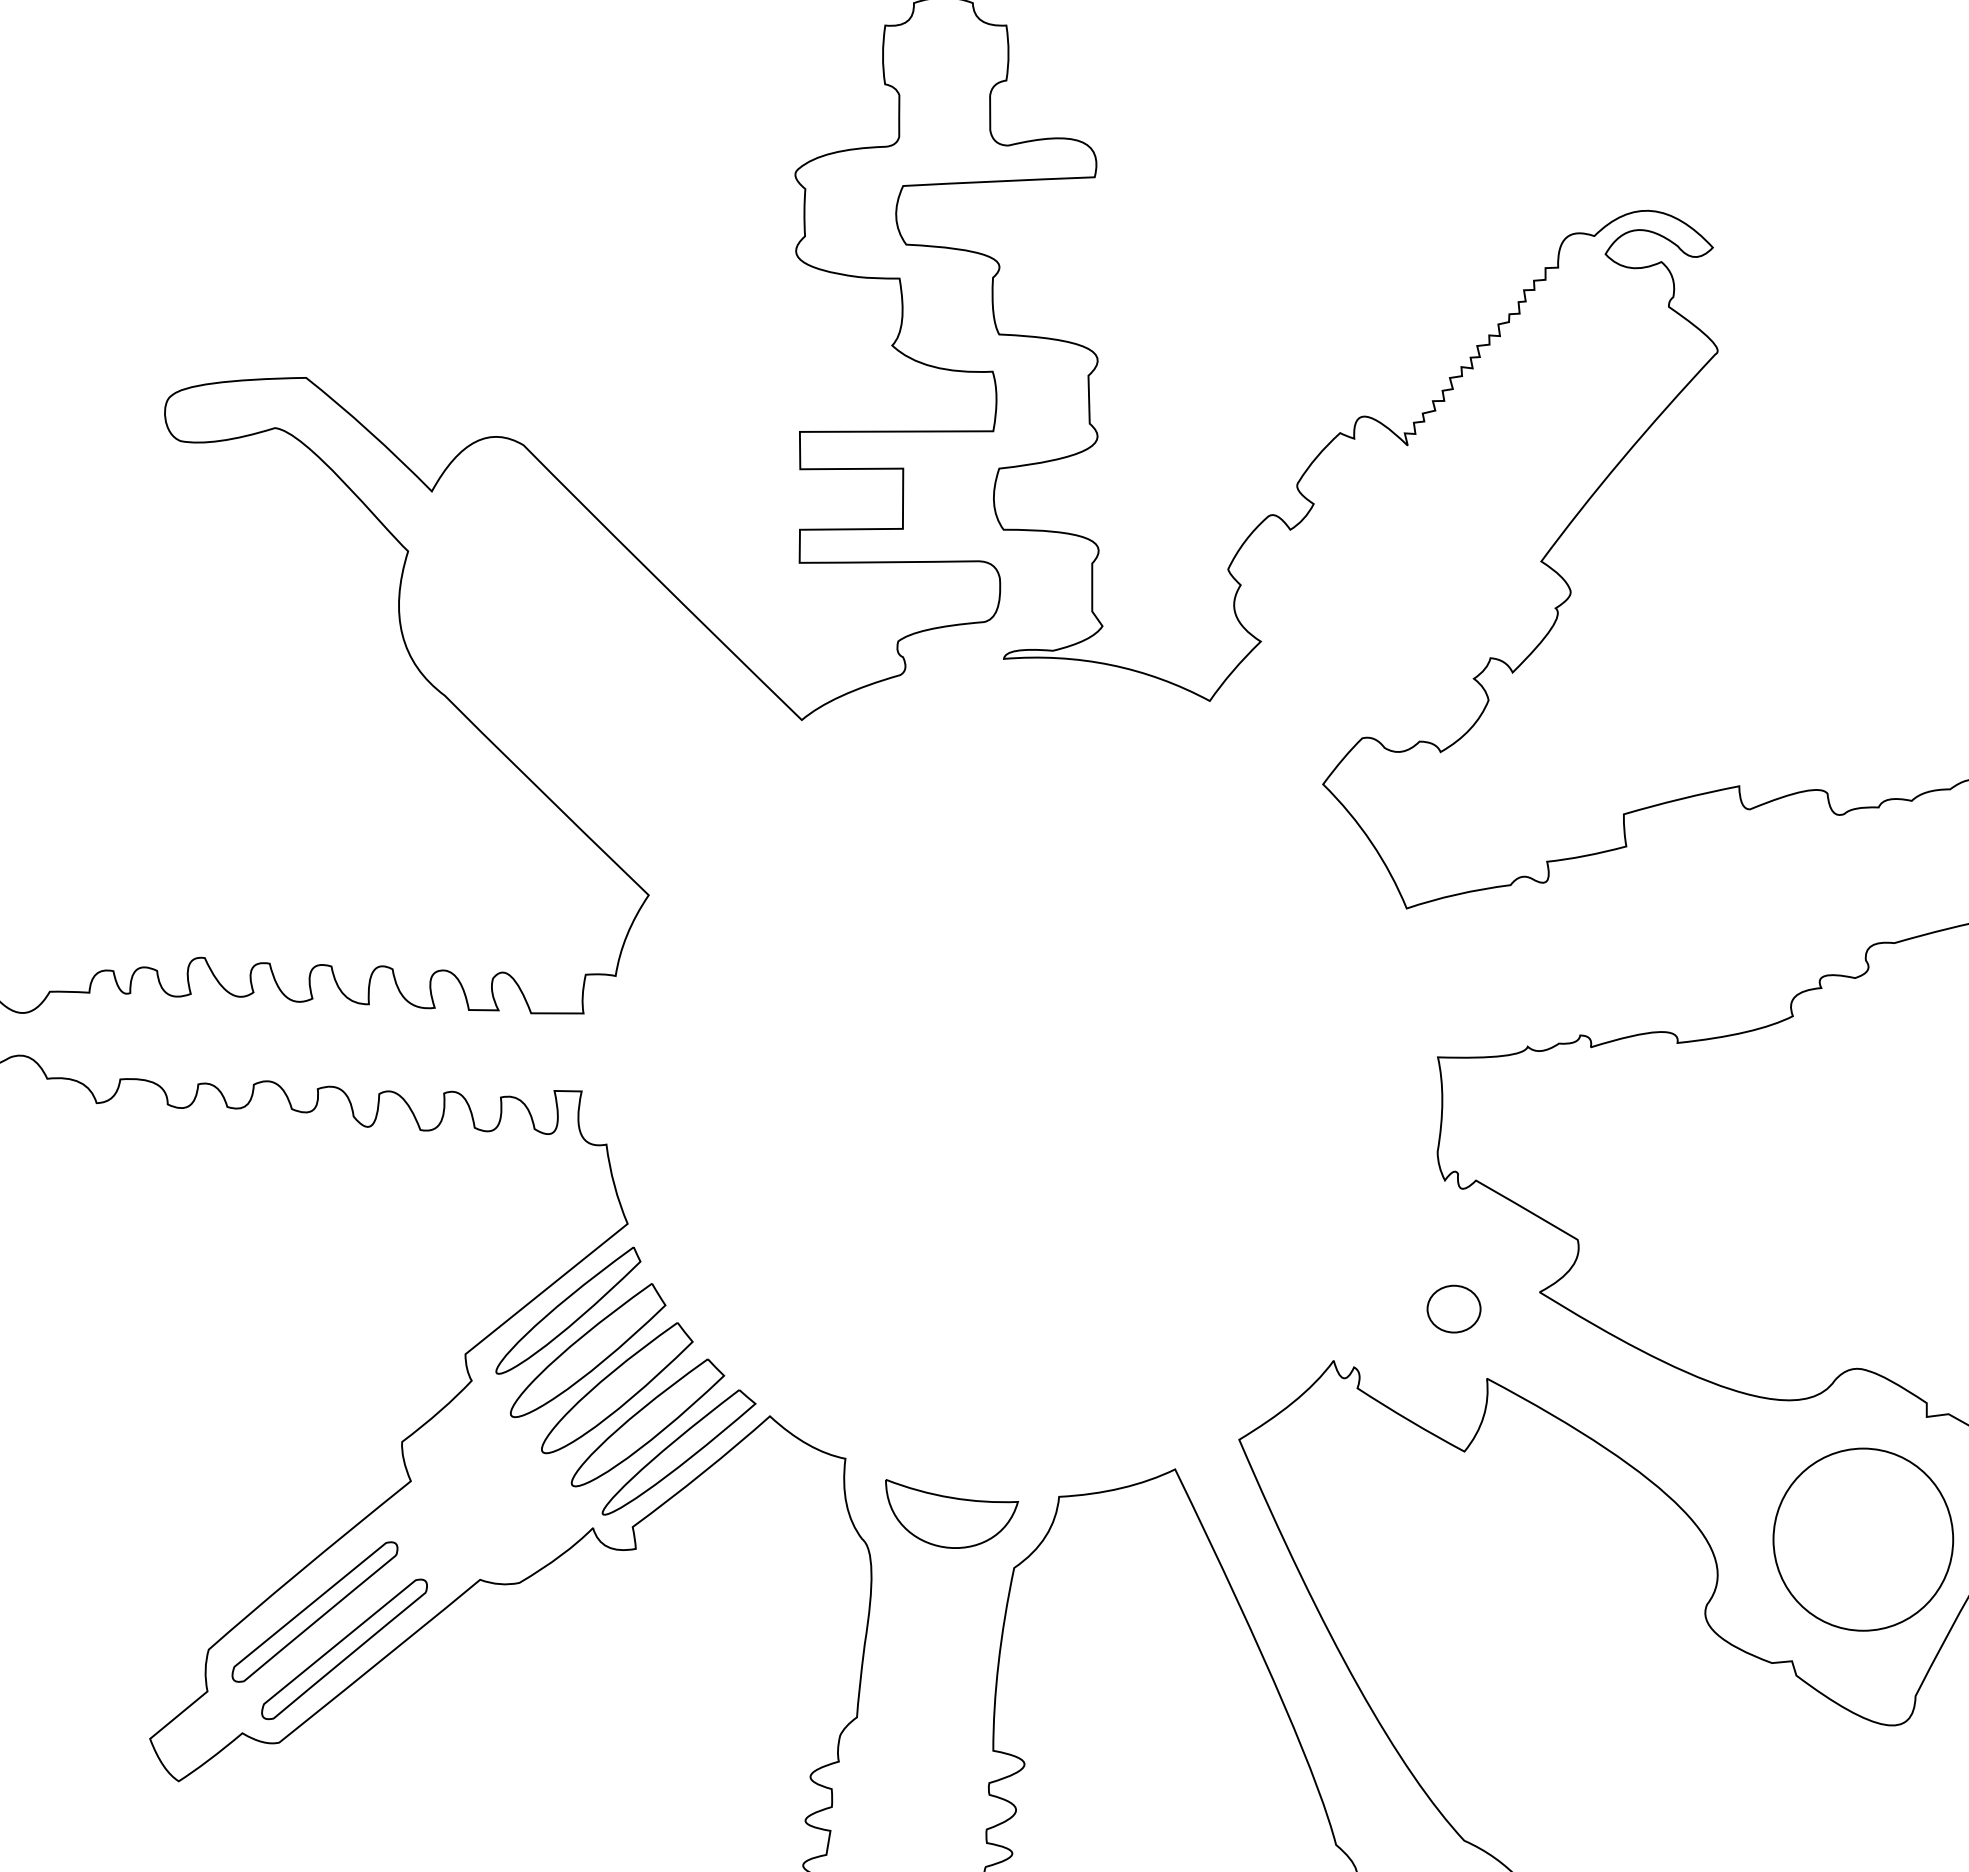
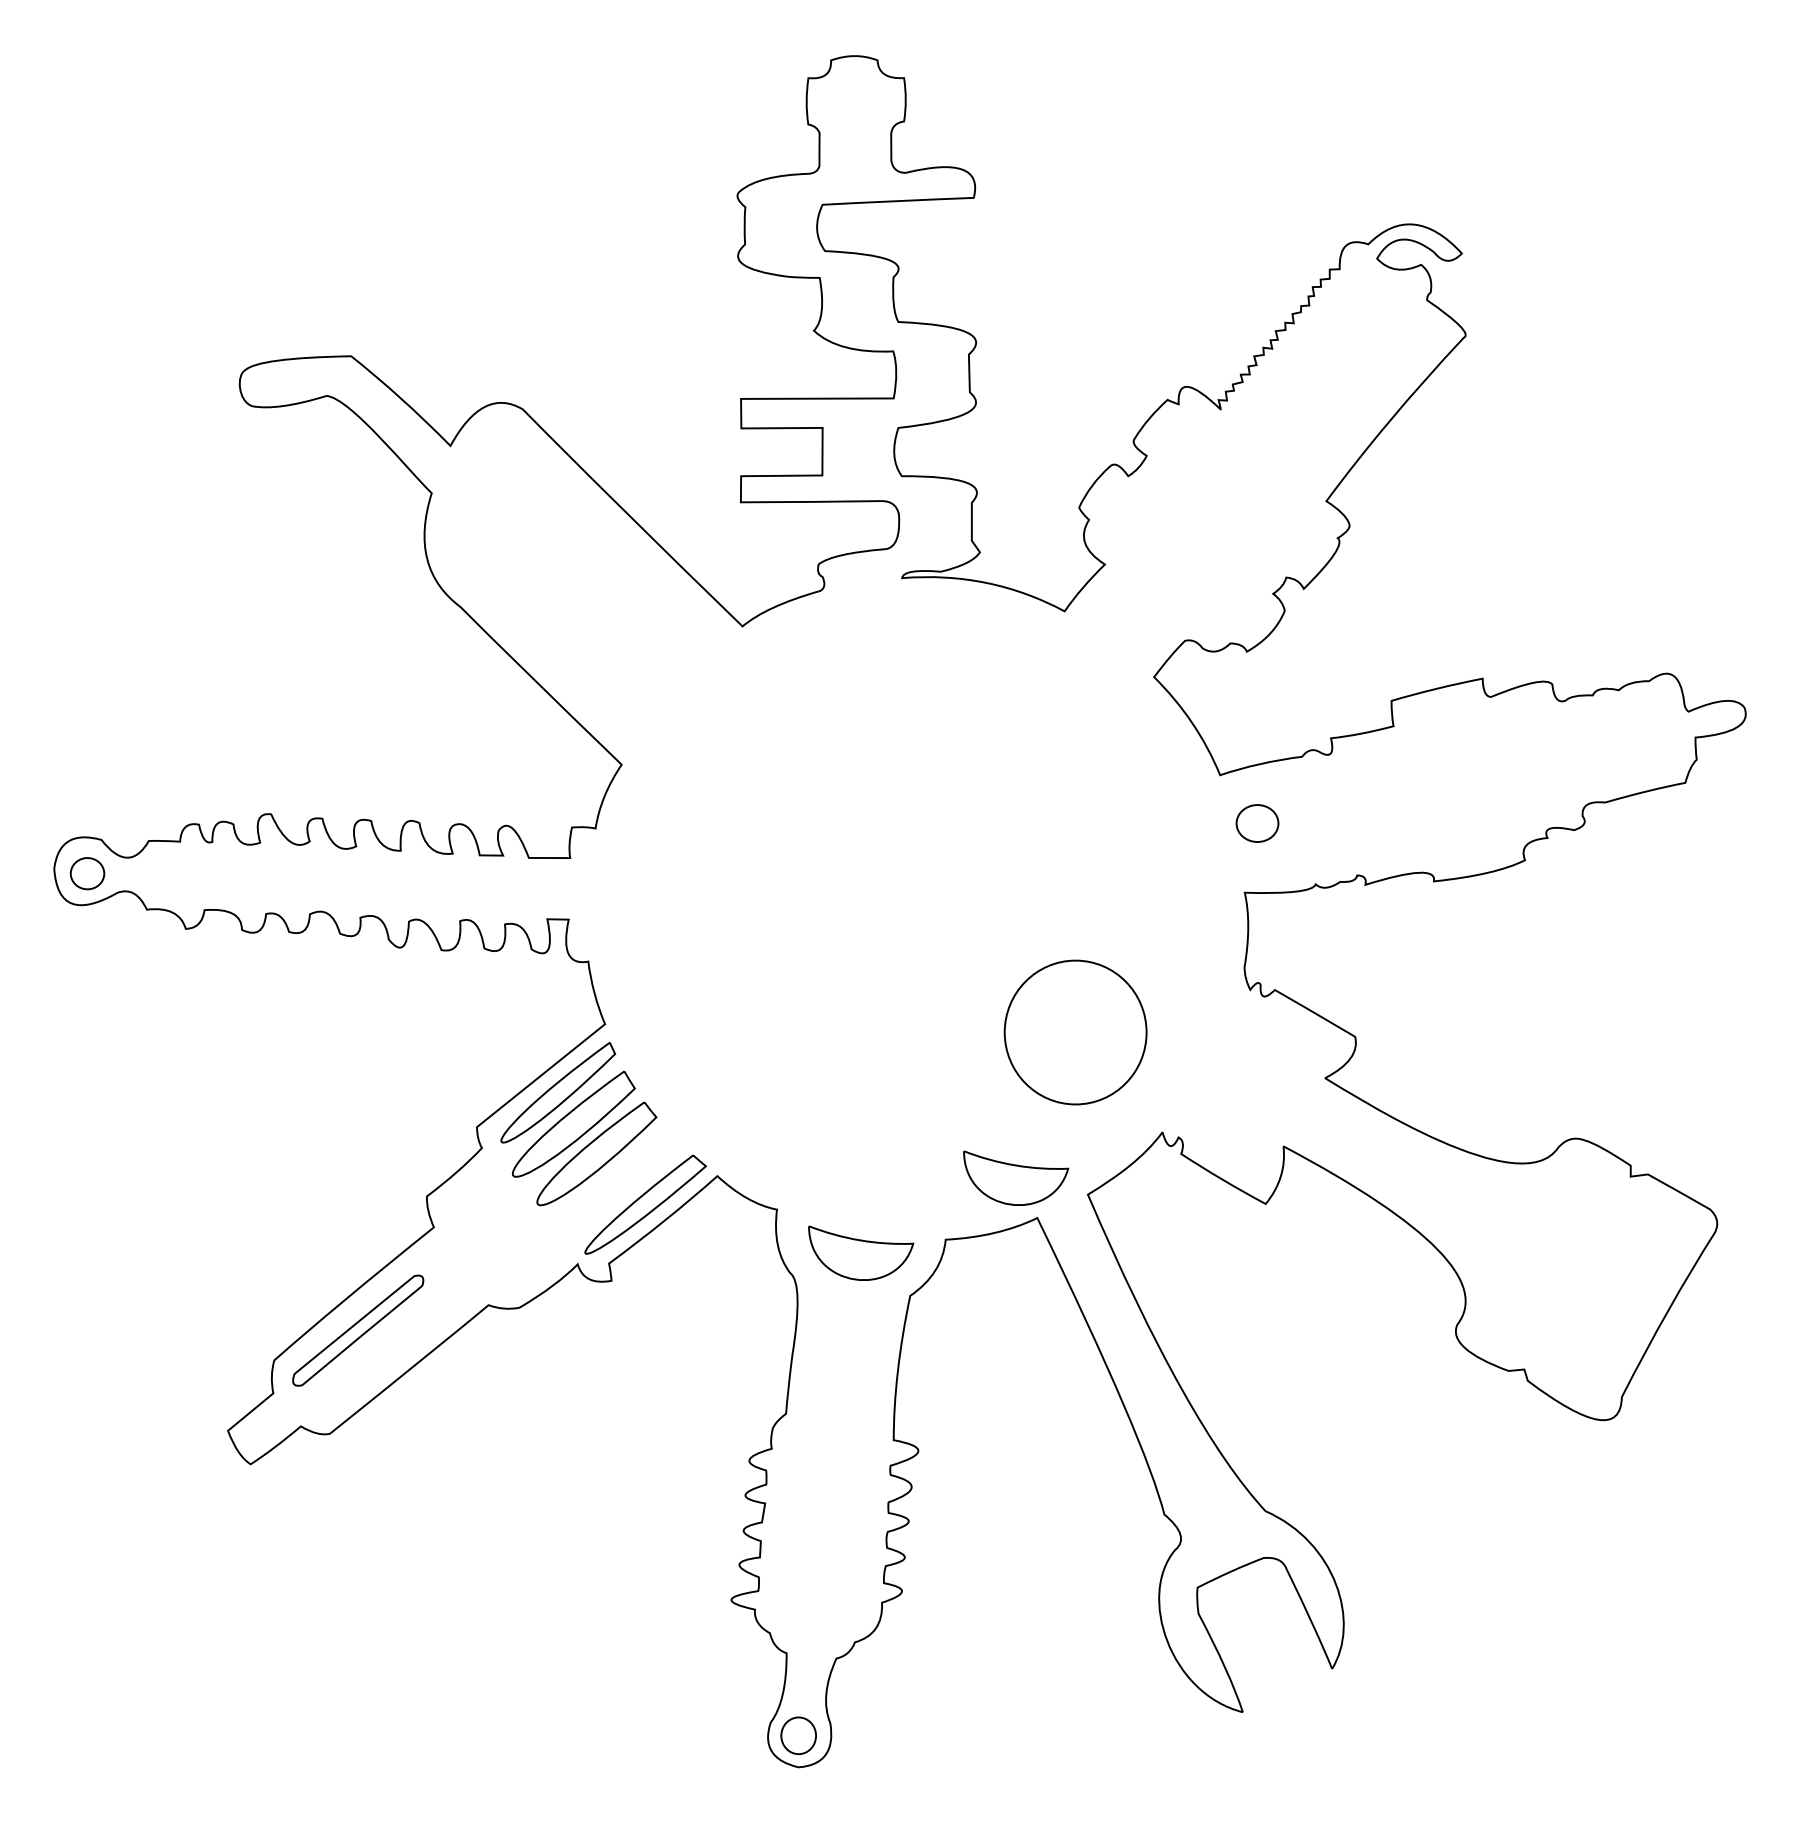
part: (1454, 1309) -> (1257, 823), moved
part: (1148, 1418) -> (1016, 1177), added
part: (648, 1423) -> (621, 1181), removed
part: (1863, 1539) -> (1075, 1032), moved
part: (344, 1649) -> (381, 1360), removed

